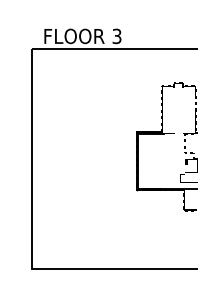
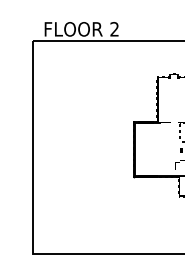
text: (116, 36) -> (114, 29), 3 -> 2

